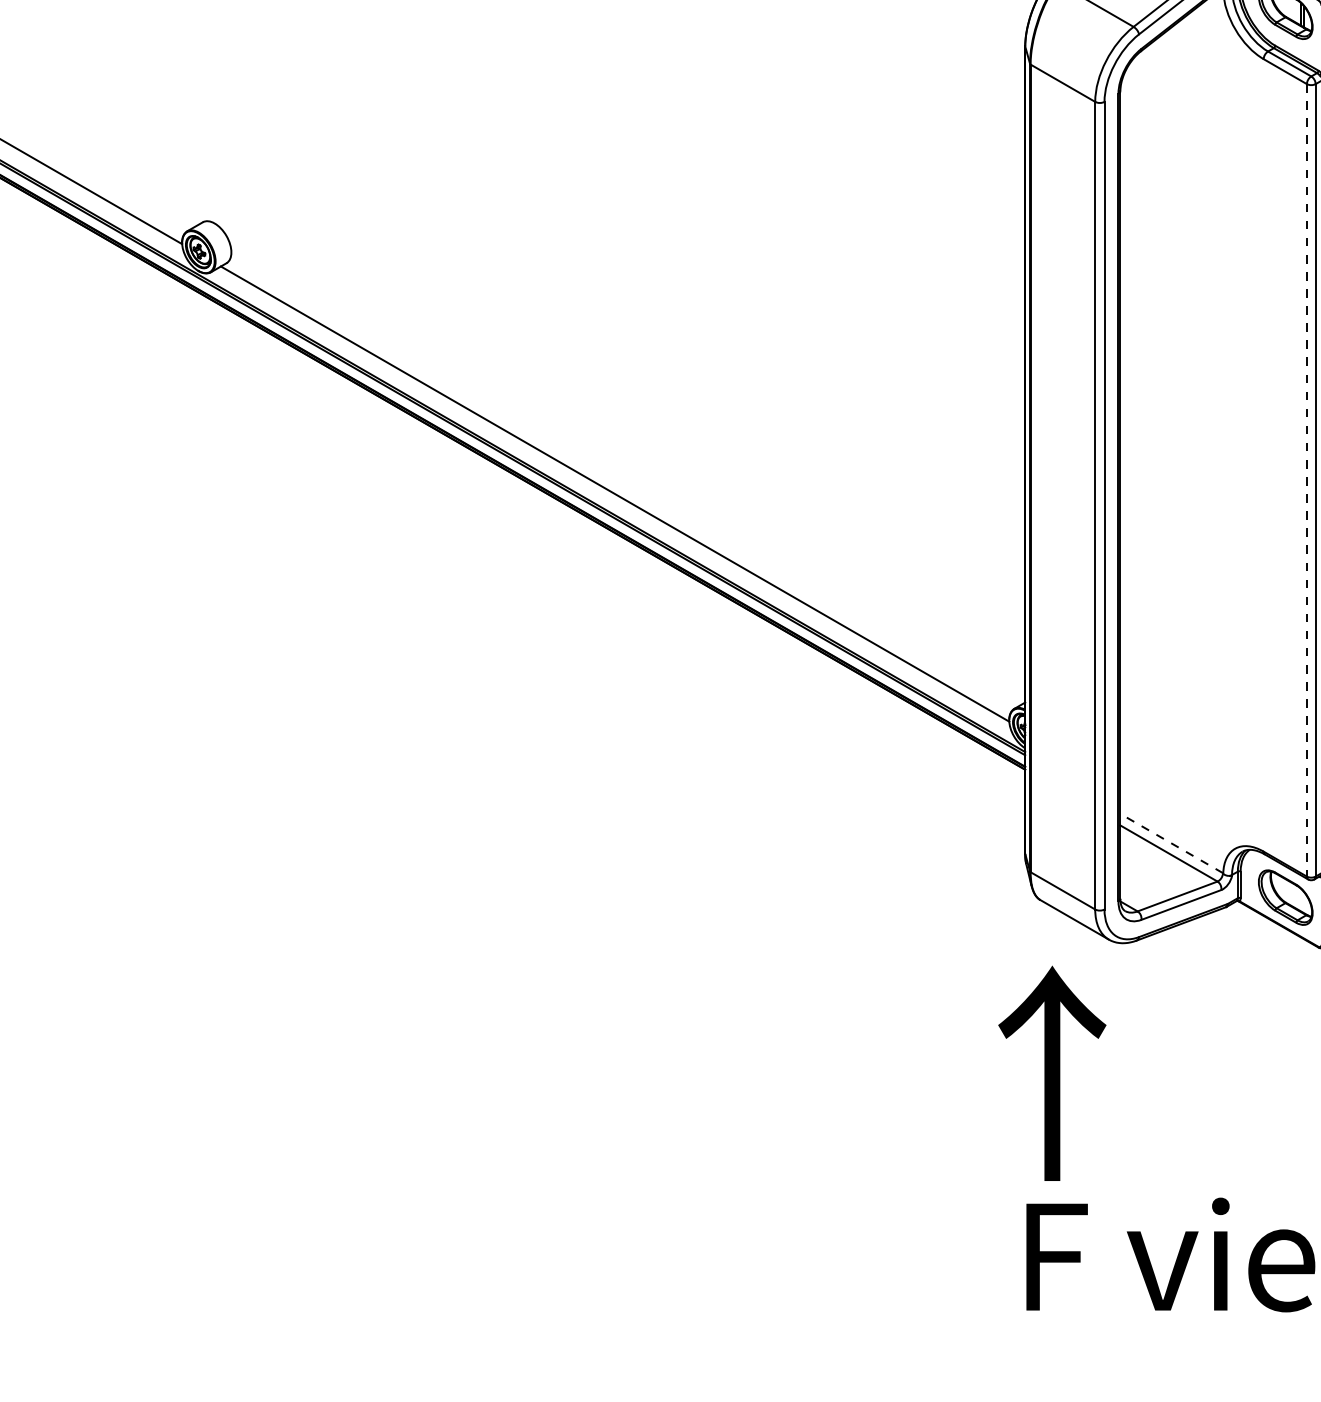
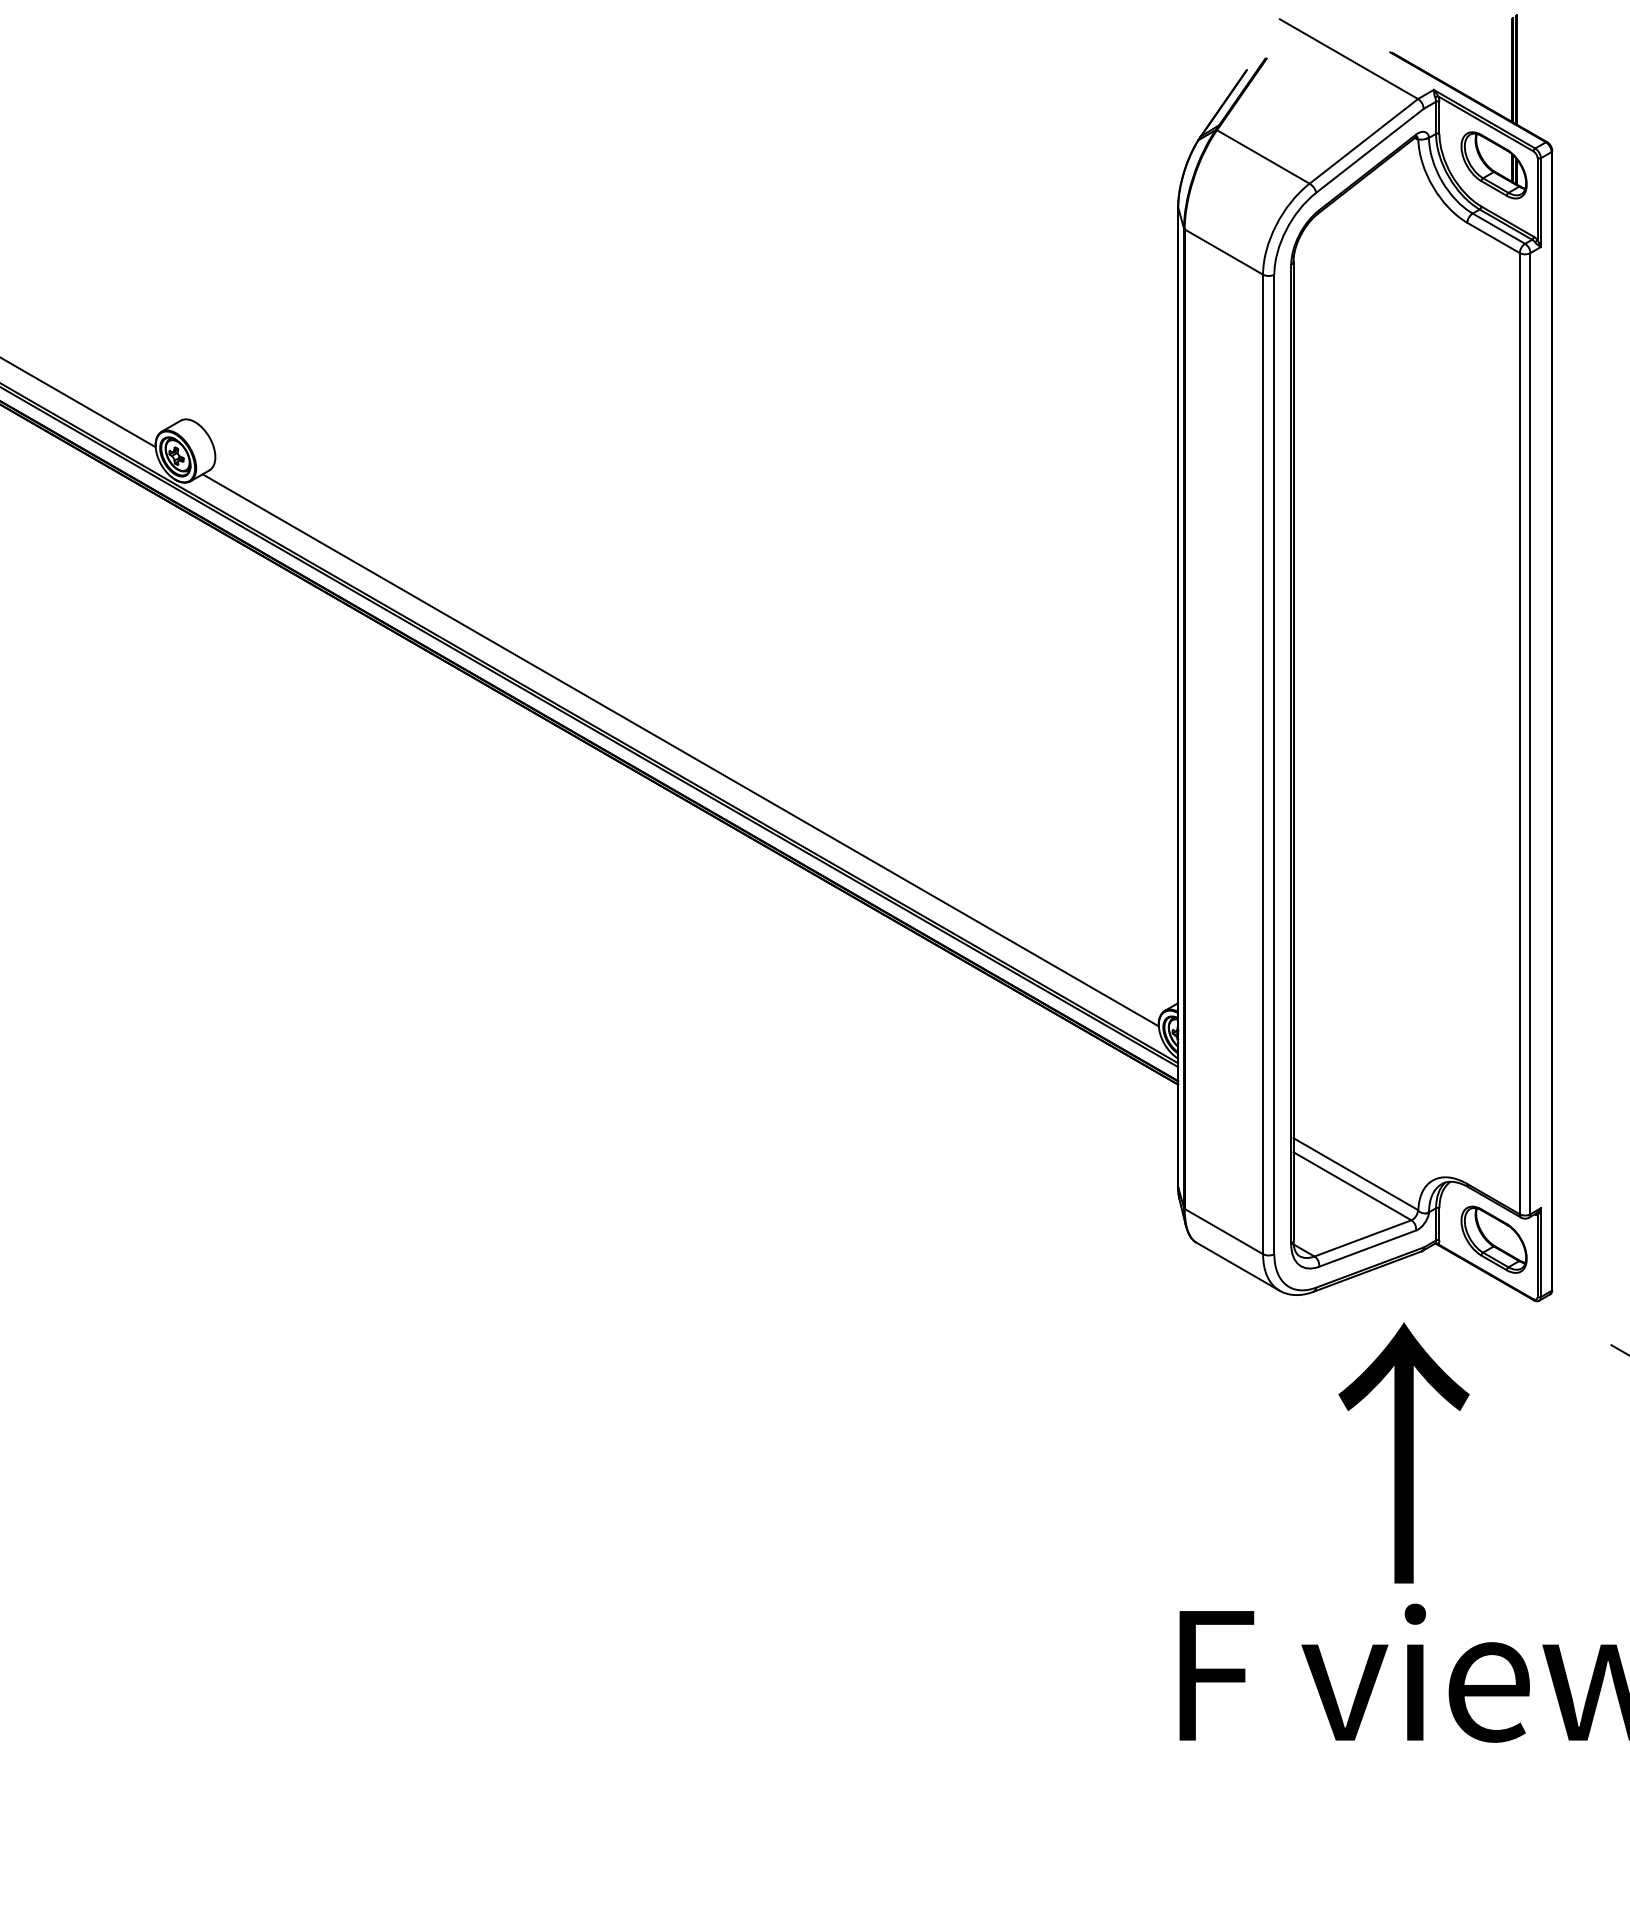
line: (1306, 480) -> (1519, 733), dashed -> solid
line: (1171, 843) -> (1355, 1174), dashed -> solid
text: (1051, 1073) -> (1403, 1452), moved

